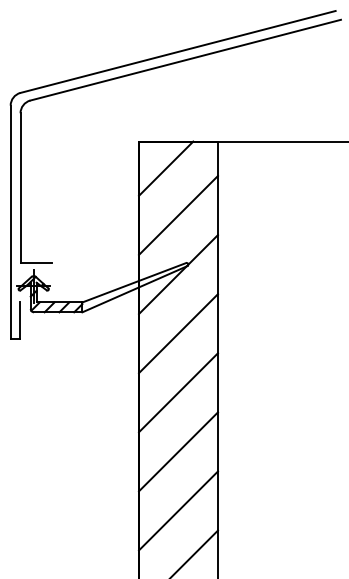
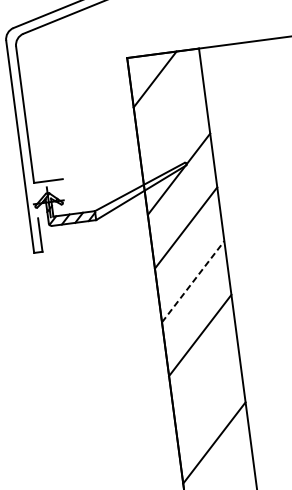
line: (178, 214) -> (171, 119), removed
line: (178, 392) -> (193, 281), solid -> dashed
line: (178, 510) -> (207, 388), removed

